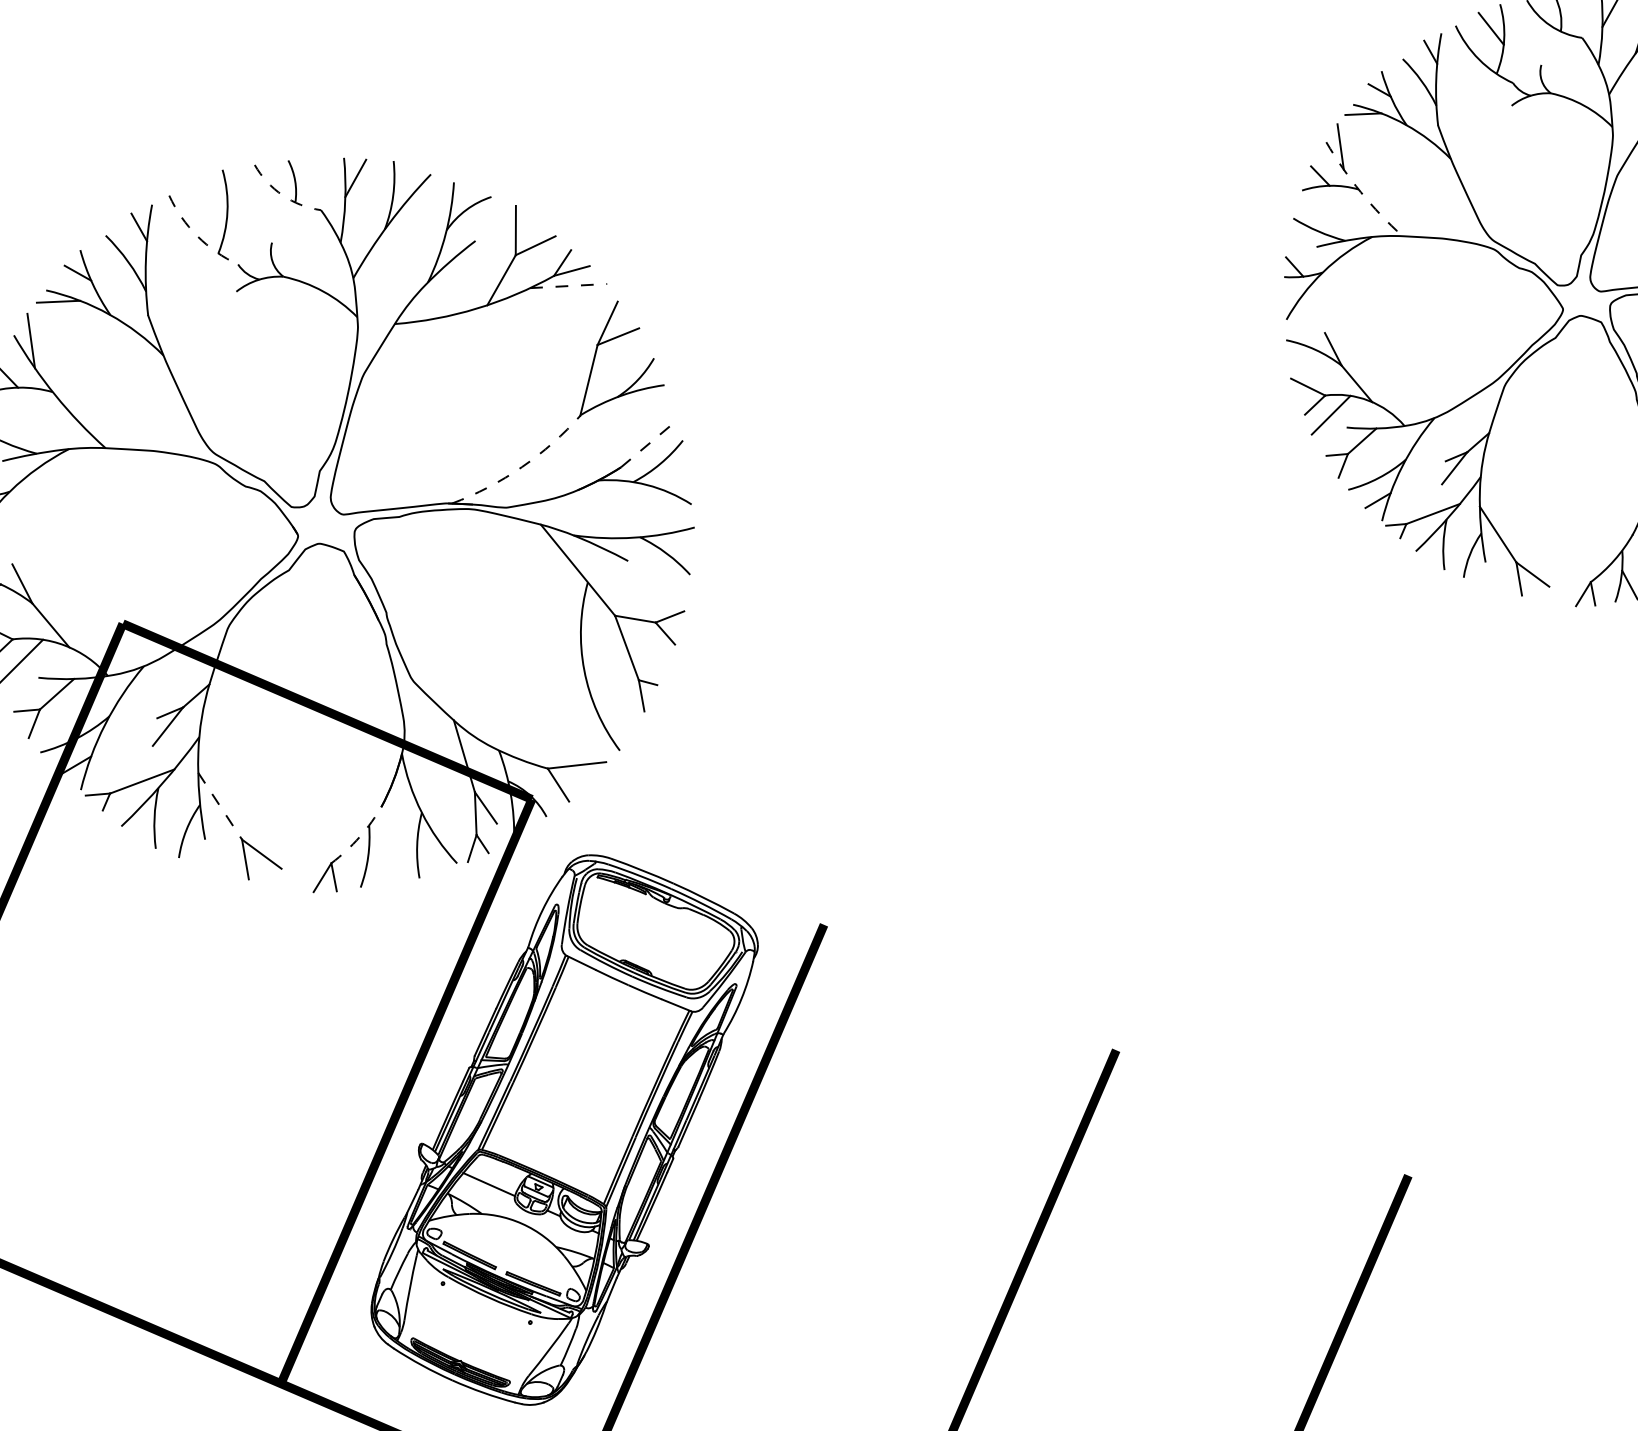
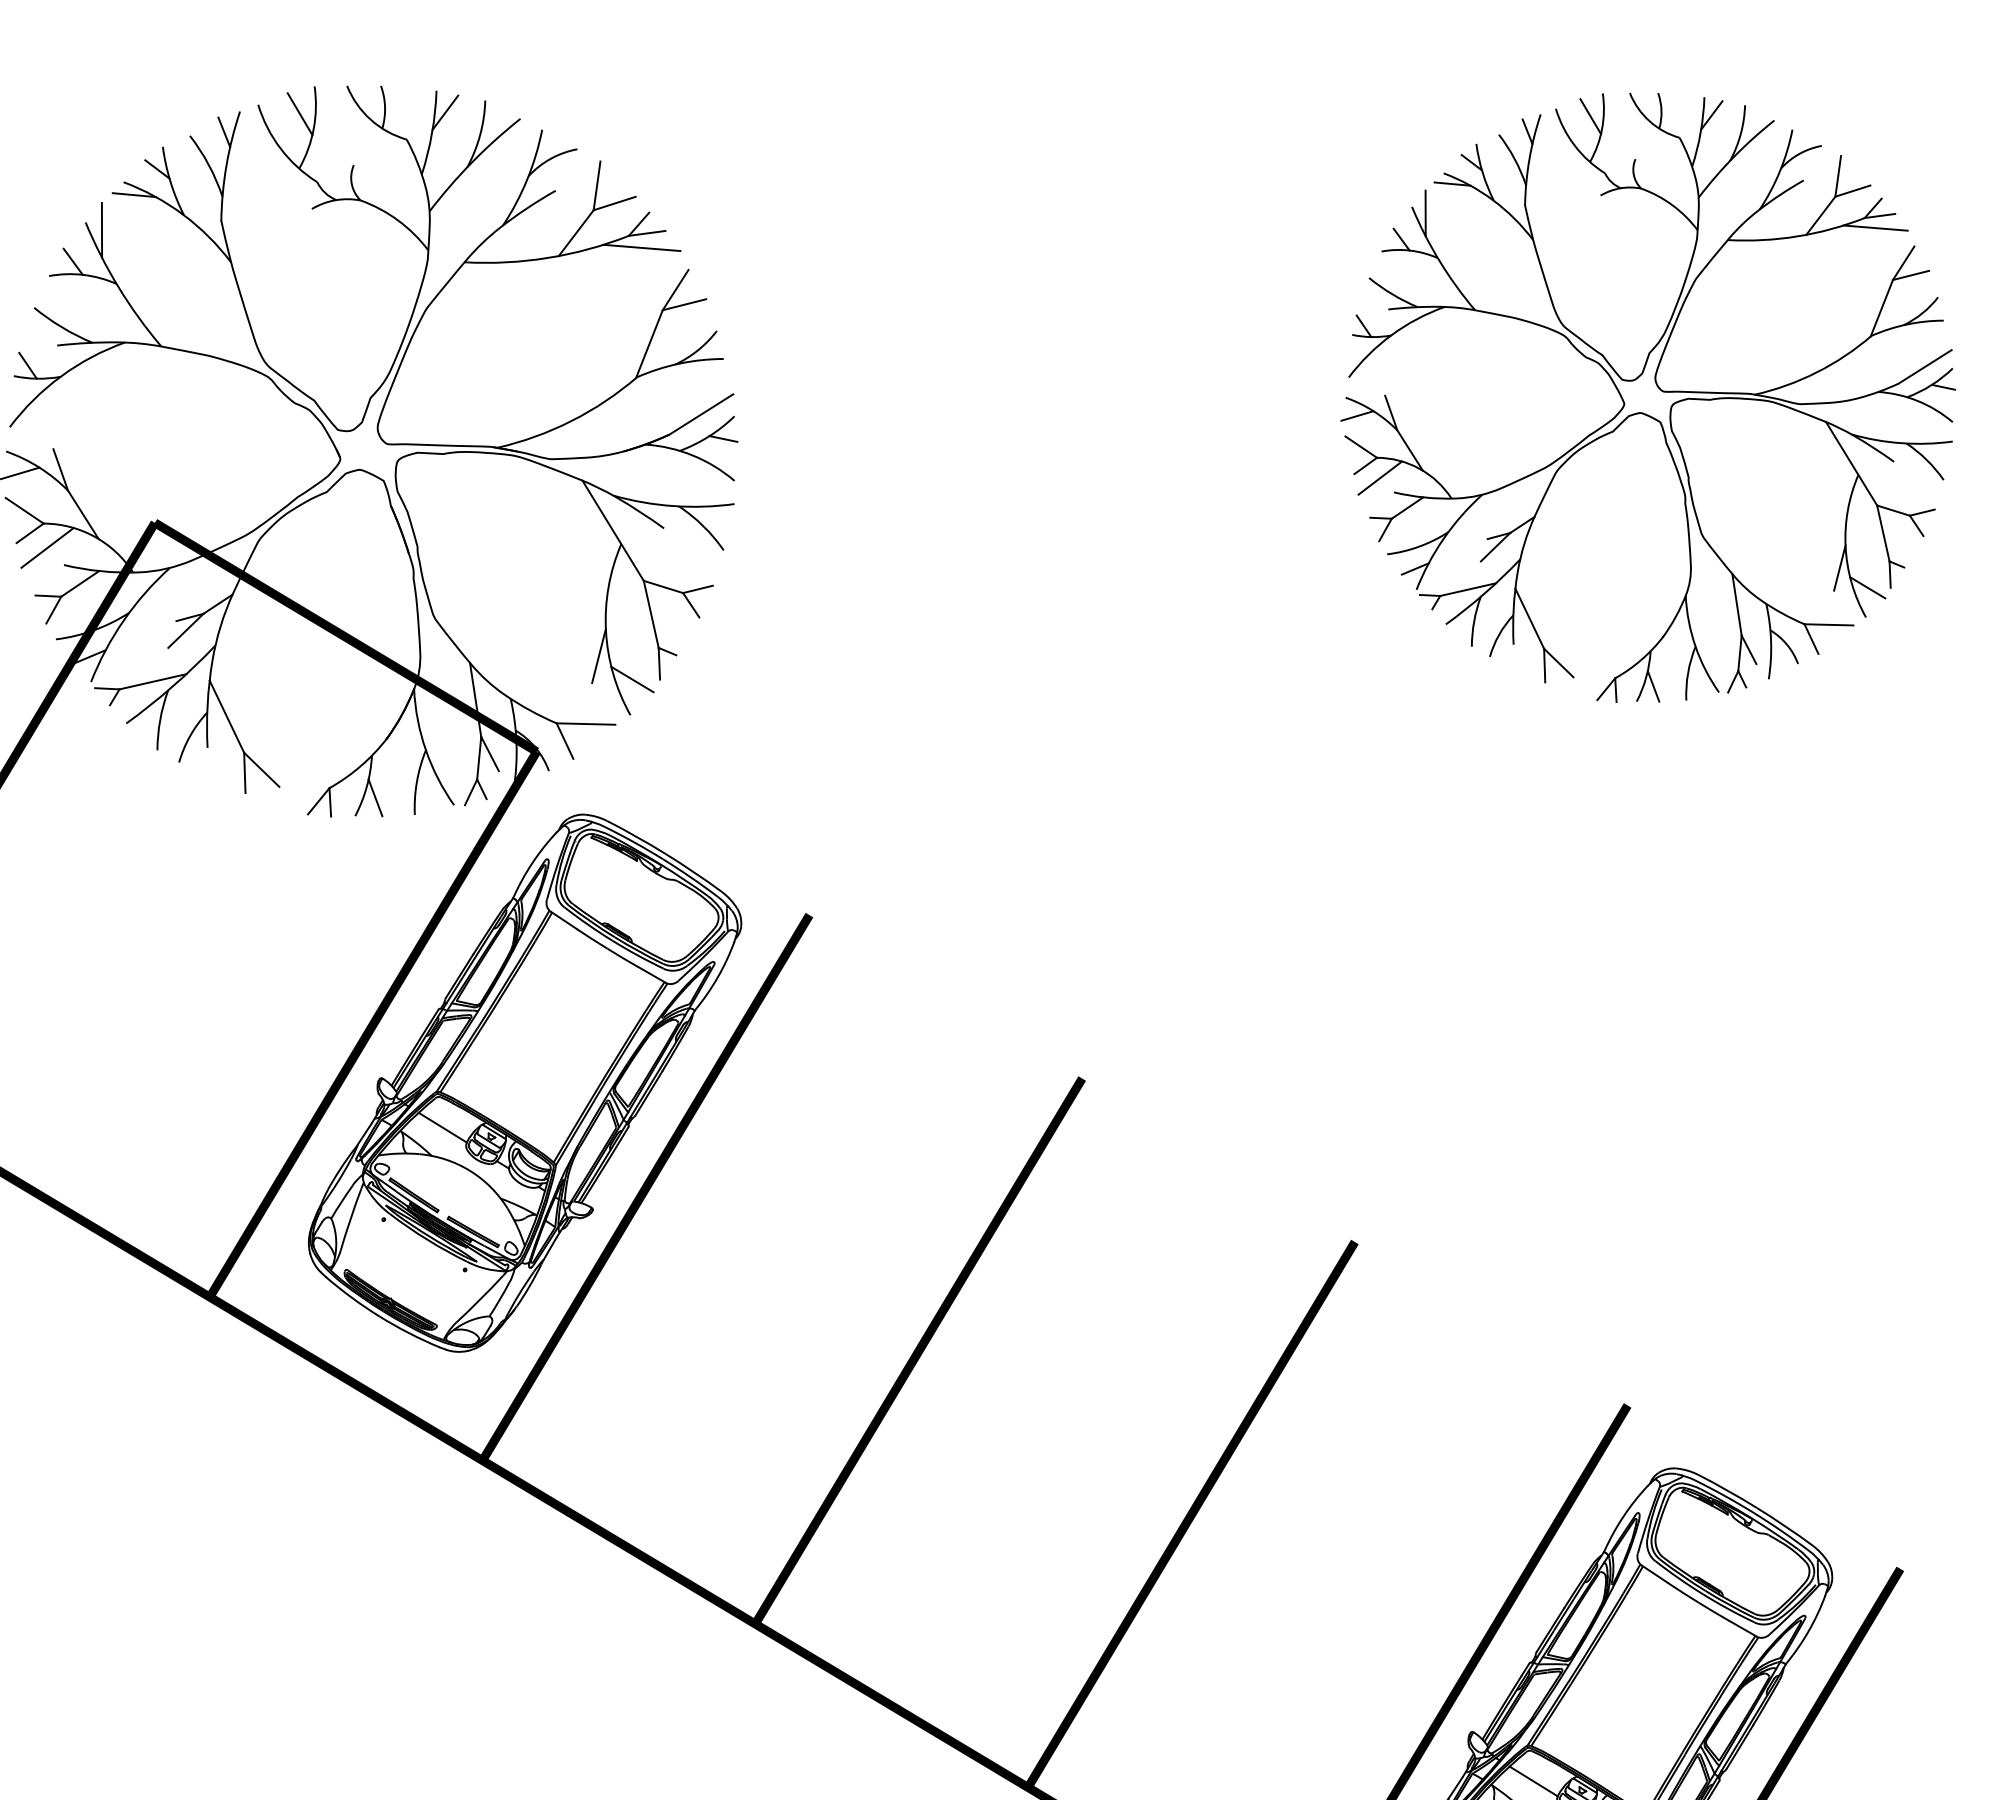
arc: (1360, 192) -> (1439, 261), dashed -> solid
arc: (282, 195) -> (370, 119), dashed -> solid
line: (211, 199) -> (299, 114), added
arc: (197, 235) -> (280, 148), dashed -> solid
line: (568, 285) -> (641, 247), dashed -> solid
line: (1300, 356) -> (1357, 415), added
line: (649, 443) -> (701, 414), dashed -> solid
line: (675, 463) -> (723, 438), added
arc: (522, 467) -> (571, 421), dashed -> solid
line: (580, 695) -> (598, 655), added
line: (617, 715) -> (632, 679), added
line: (219, 806) -> (226, 716), dashed -> solid
arc: (360, 836) -> (361, 765), dashed -> solid
line: (378, 866) -> (375, 797), added

